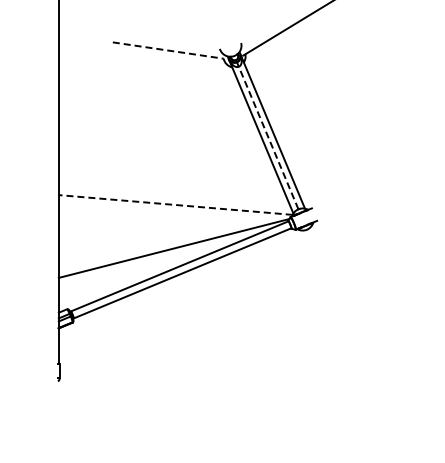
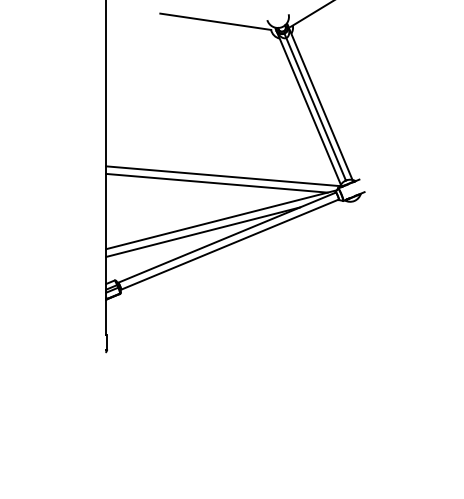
line: (169, 50) -> (216, 21), dashed -> solid
line: (268, 136) -> (315, 107), dashed -> solid
line: (175, 205) -> (222, 176), dashed -> solid
line: (169, 211) -> (216, 182), added
line: (156, 260) -> (203, 231), added

